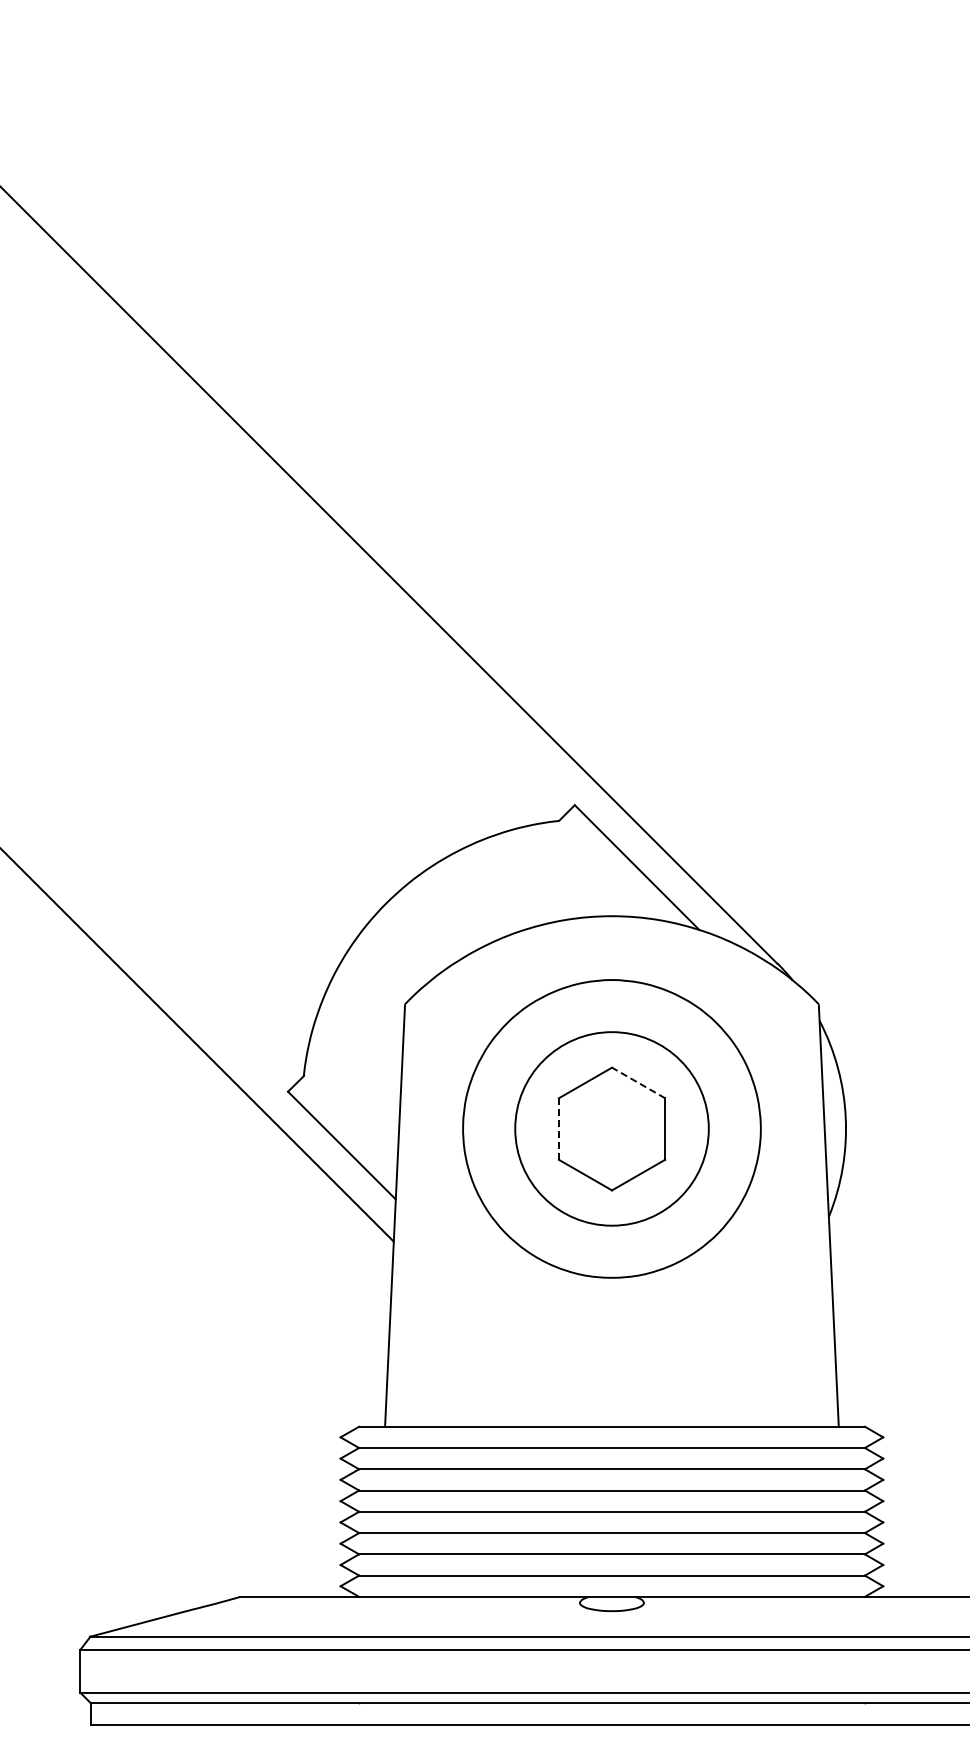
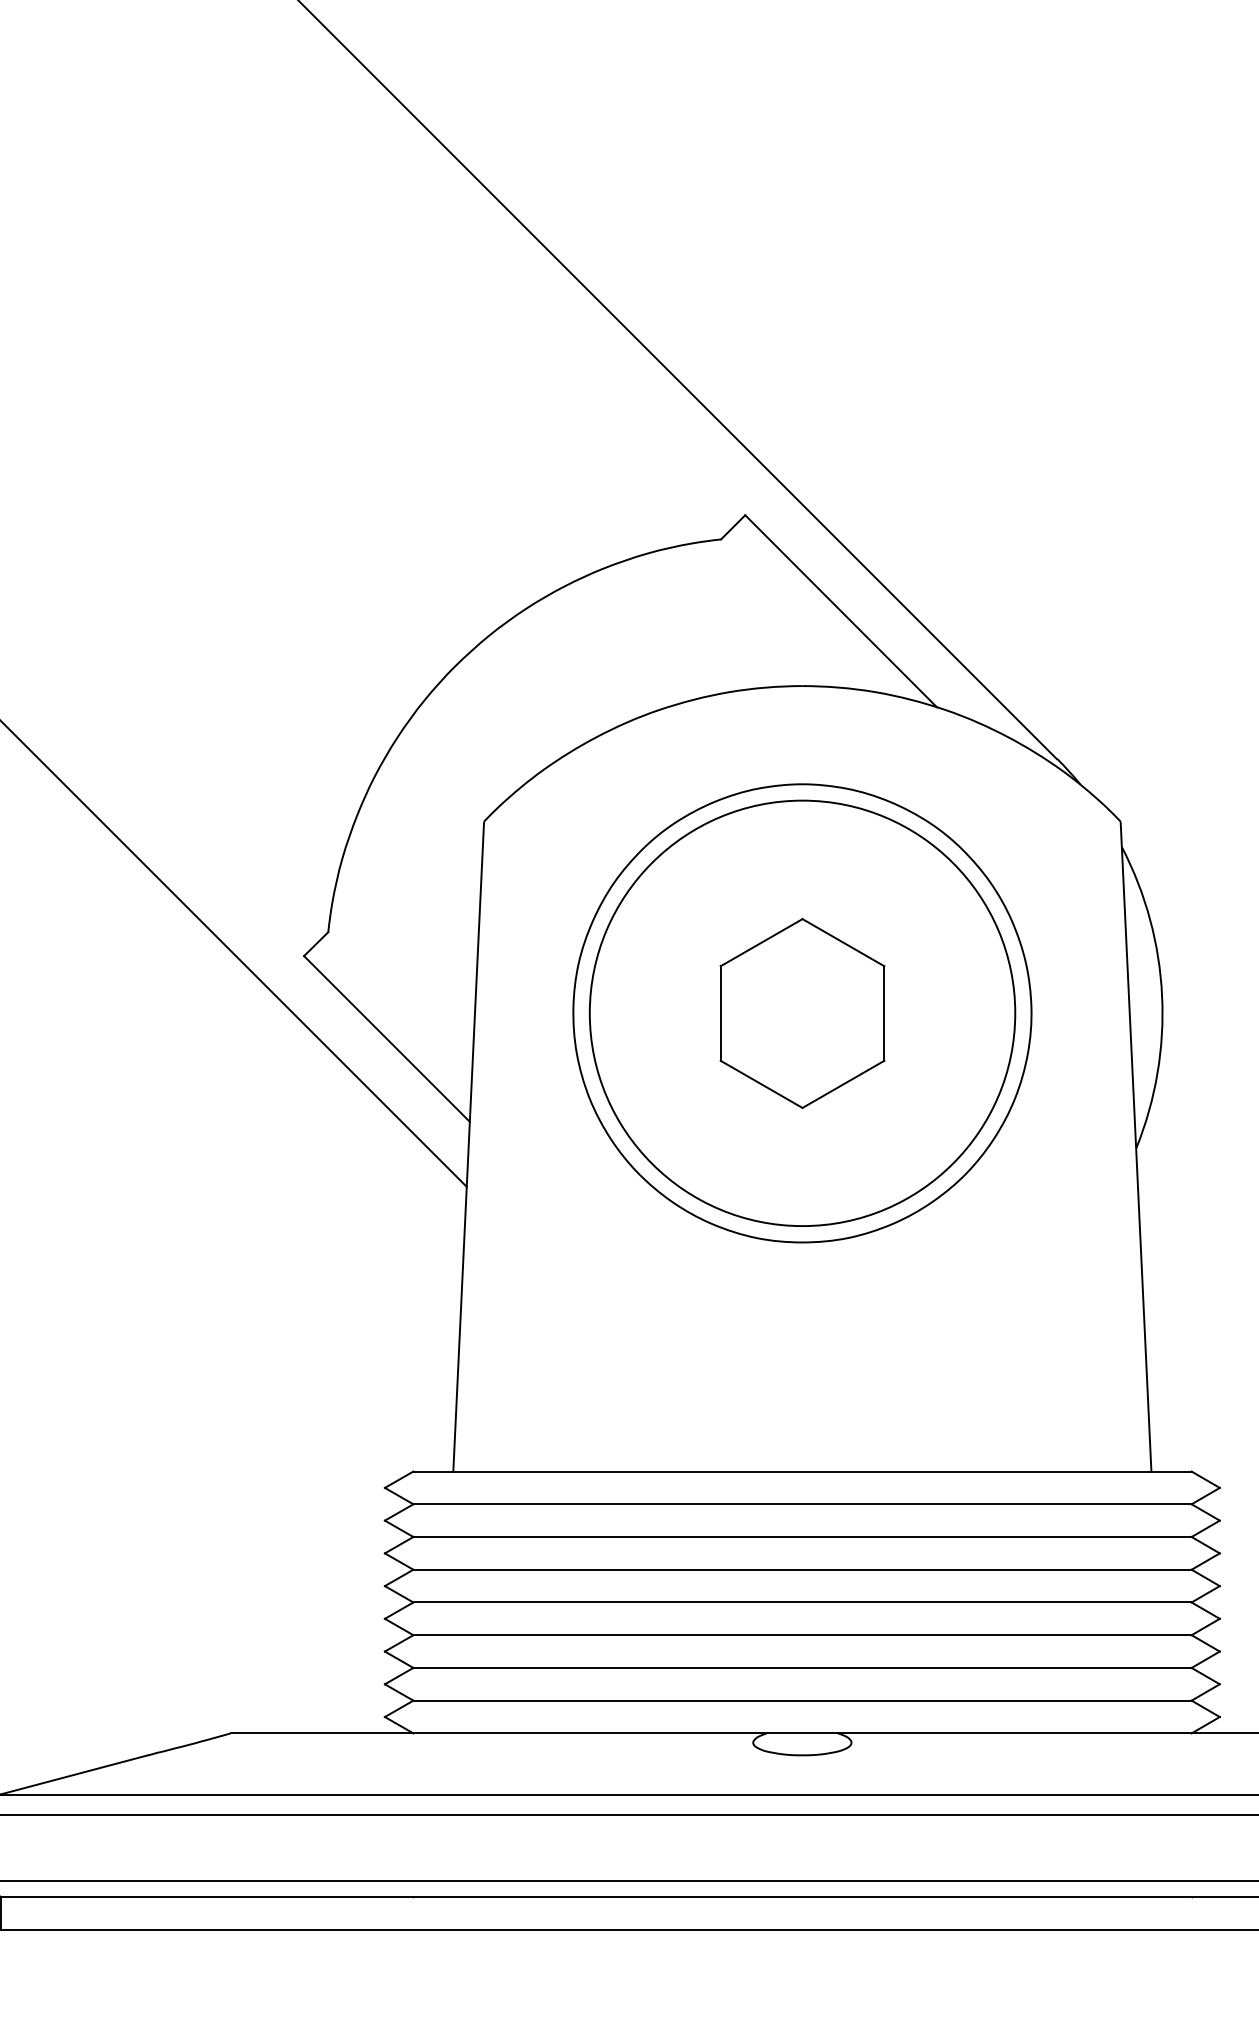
line: (638, 1082) -> (843, 941), dashed -> solid
circle: (611, 1128) -> (801, 1012), size x1.43
line: (558, 1129) -> (720, 1014), dashed -> solid

